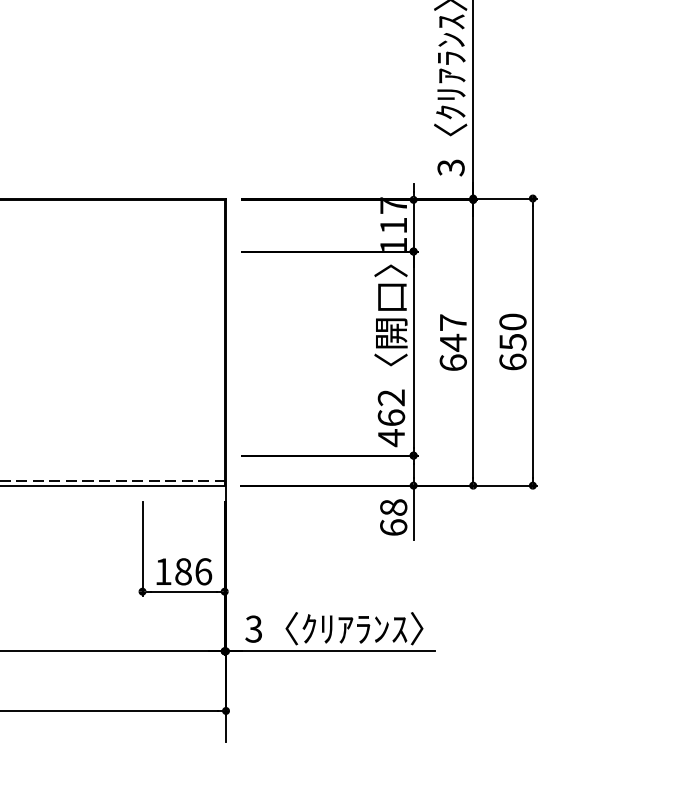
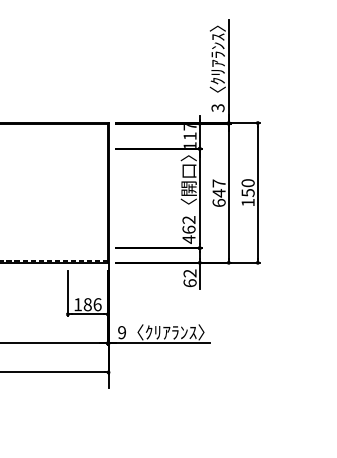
text: (511, 361) -> (247, 202), 650 -> 150
text: (392, 507) -> (189, 273), 68 -> 62
text: (252, 628) -> (121, 332), 3 -> 9

